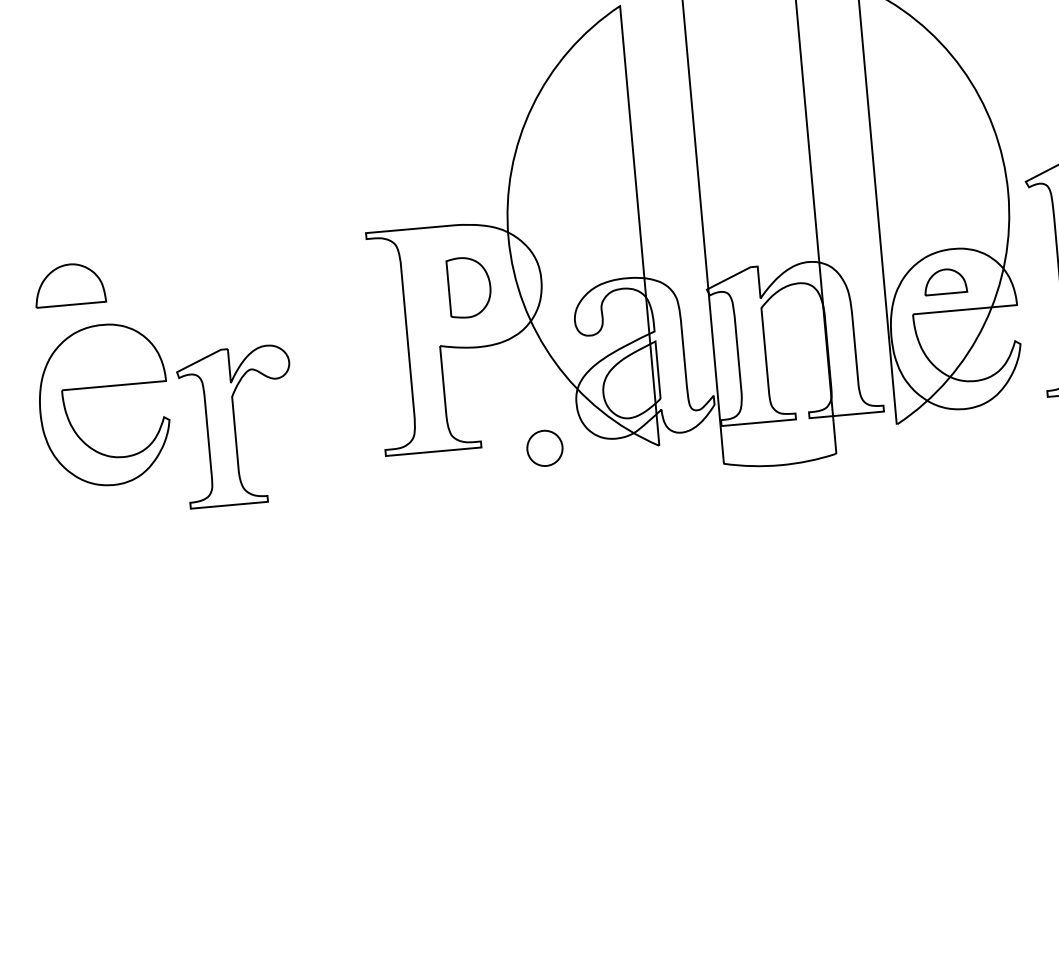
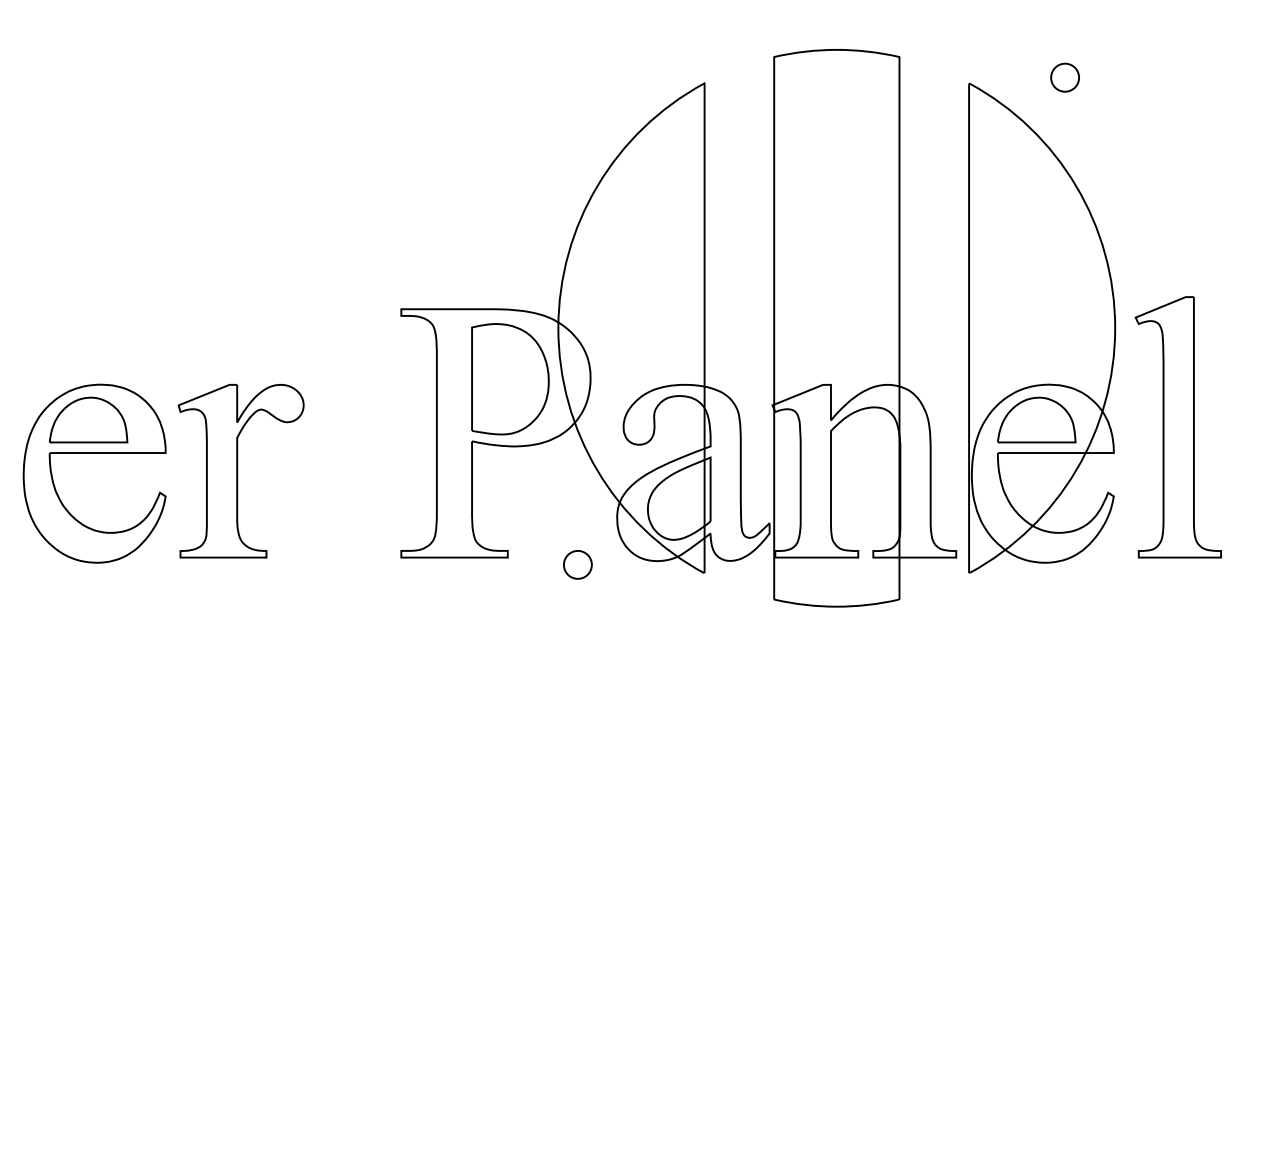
part: (944, 281) -> (1036, 419), size x1.67
part: (69, 284) -> (88, 419), moved
part: (469, 287) -> (510, 379), size x1.67
part: (237, 426) -> (240, 471), moved
part: (544, 448) -> (577, 564), size x0.71

